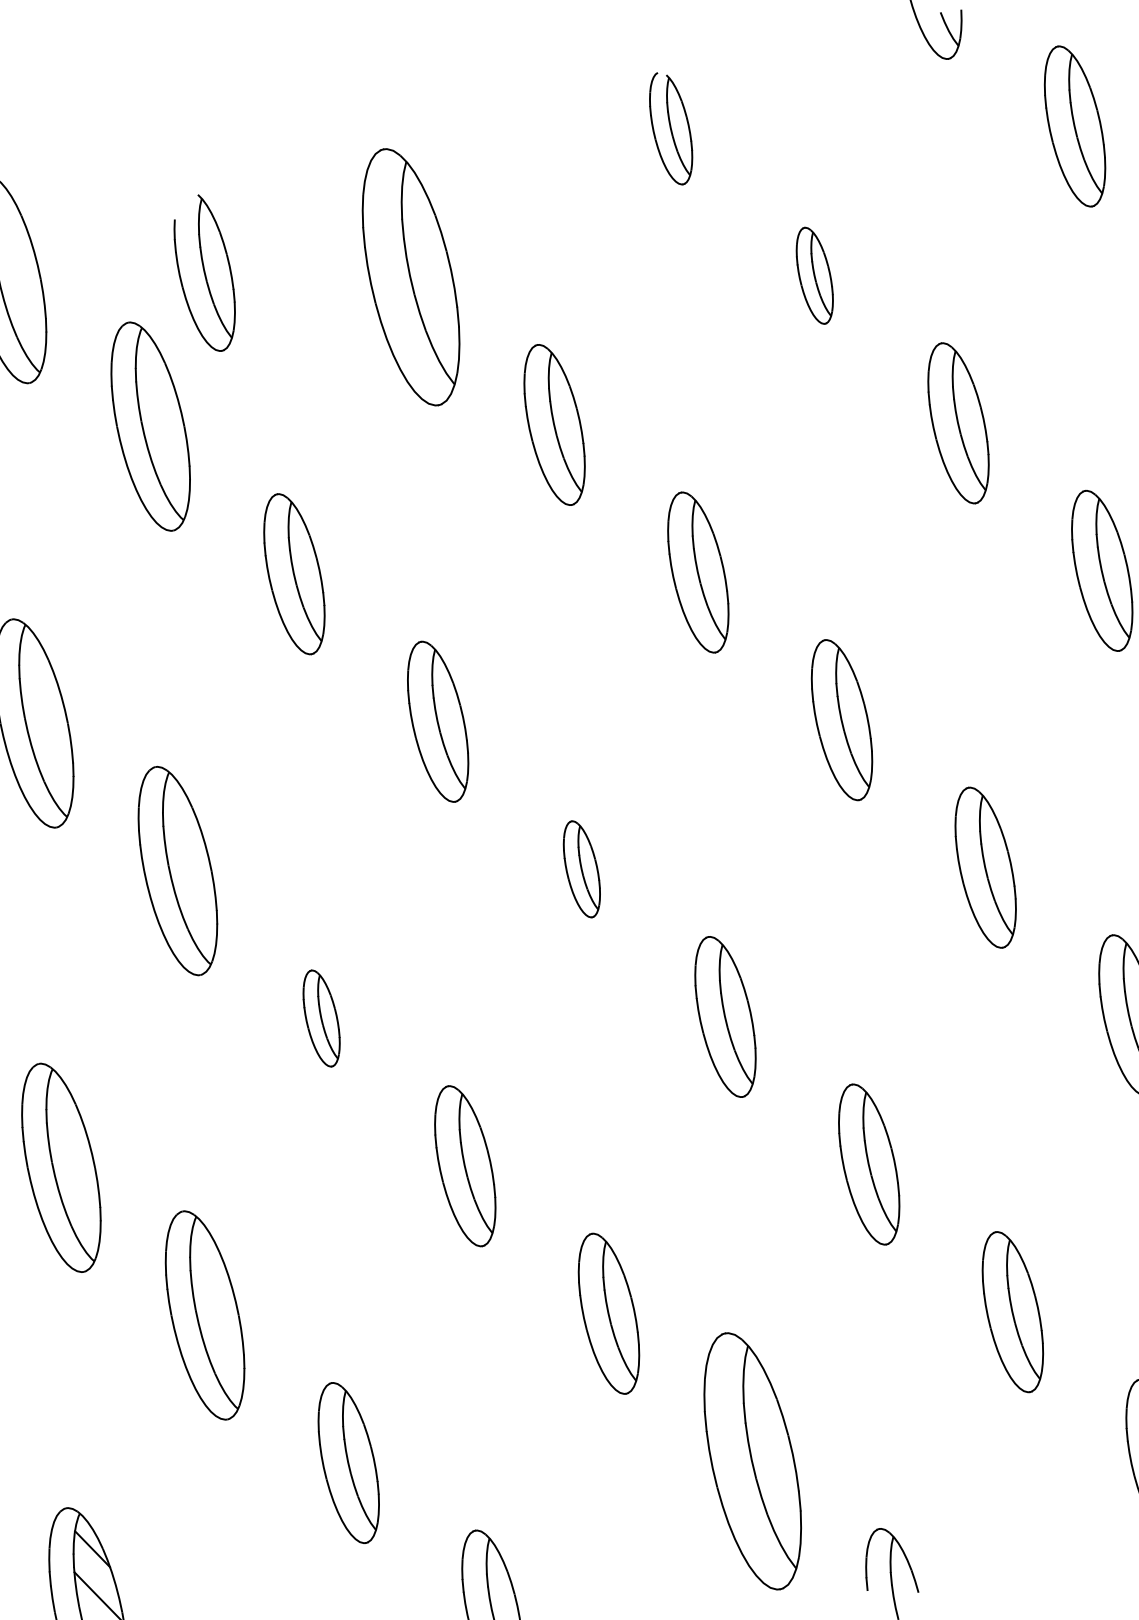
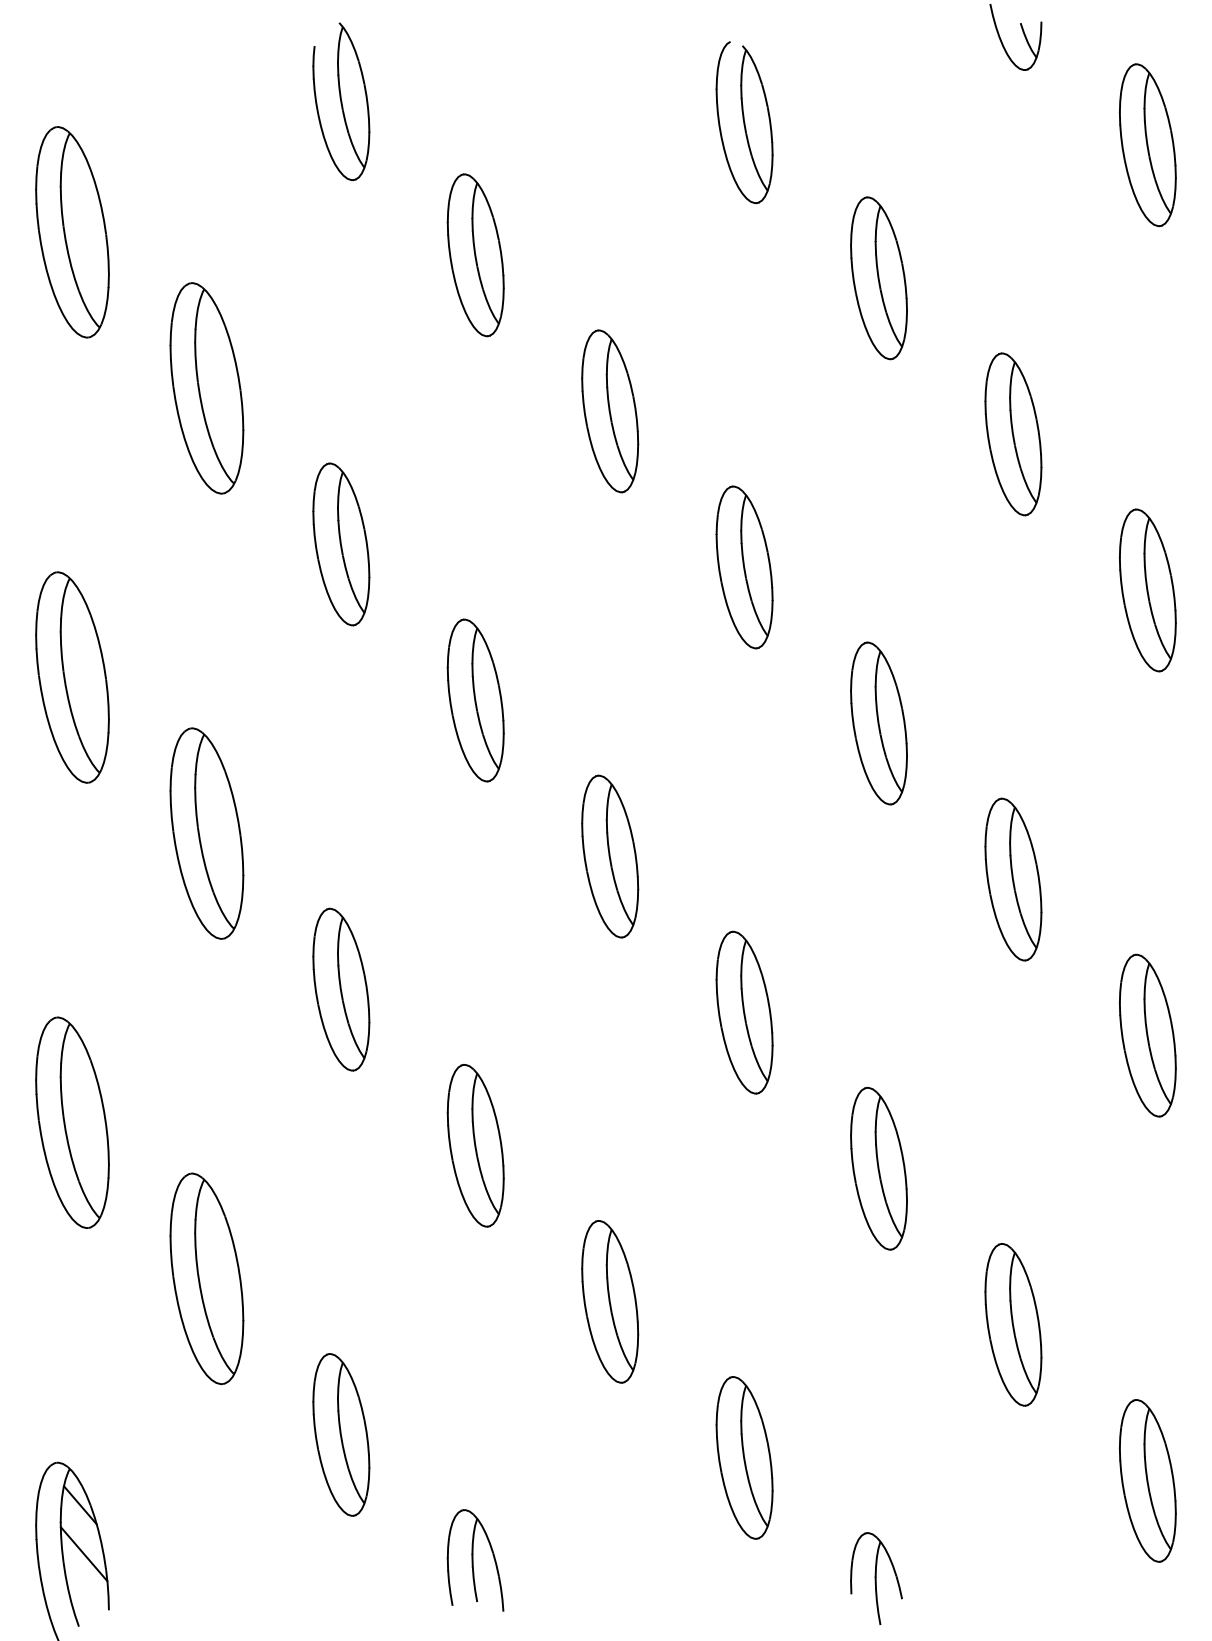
part: (671, 128) -> (744, 122), size x1.43
part: (205, 273) -> (341, 101), moved
part: (814, 275) -> (878, 278), size x1.67
part: (410, 277) -> (475, 255), size x0.62
part: (582, 869) -> (610, 856), size x1.67
part: (321, 1018) -> (341, 989), size x1.67
part: (752, 1460) -> (744, 1457), size x0.62

